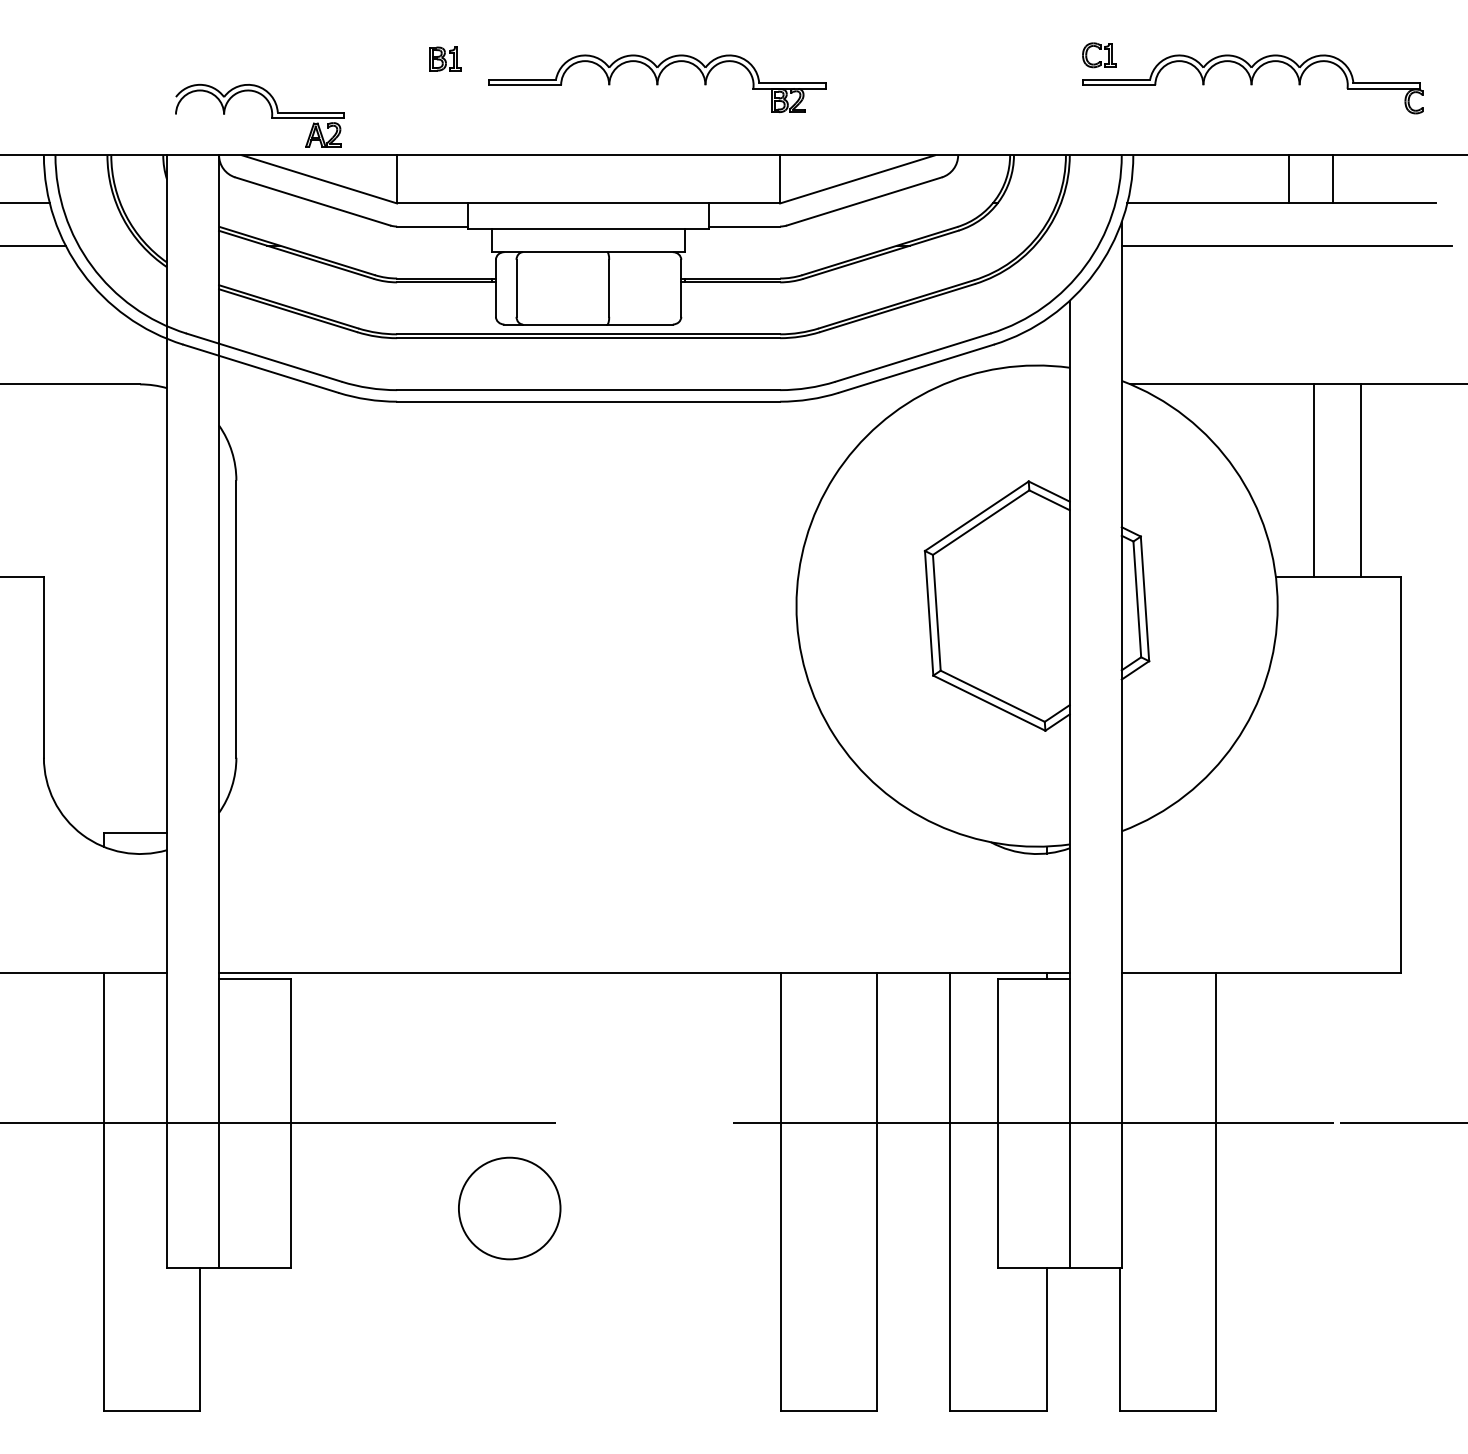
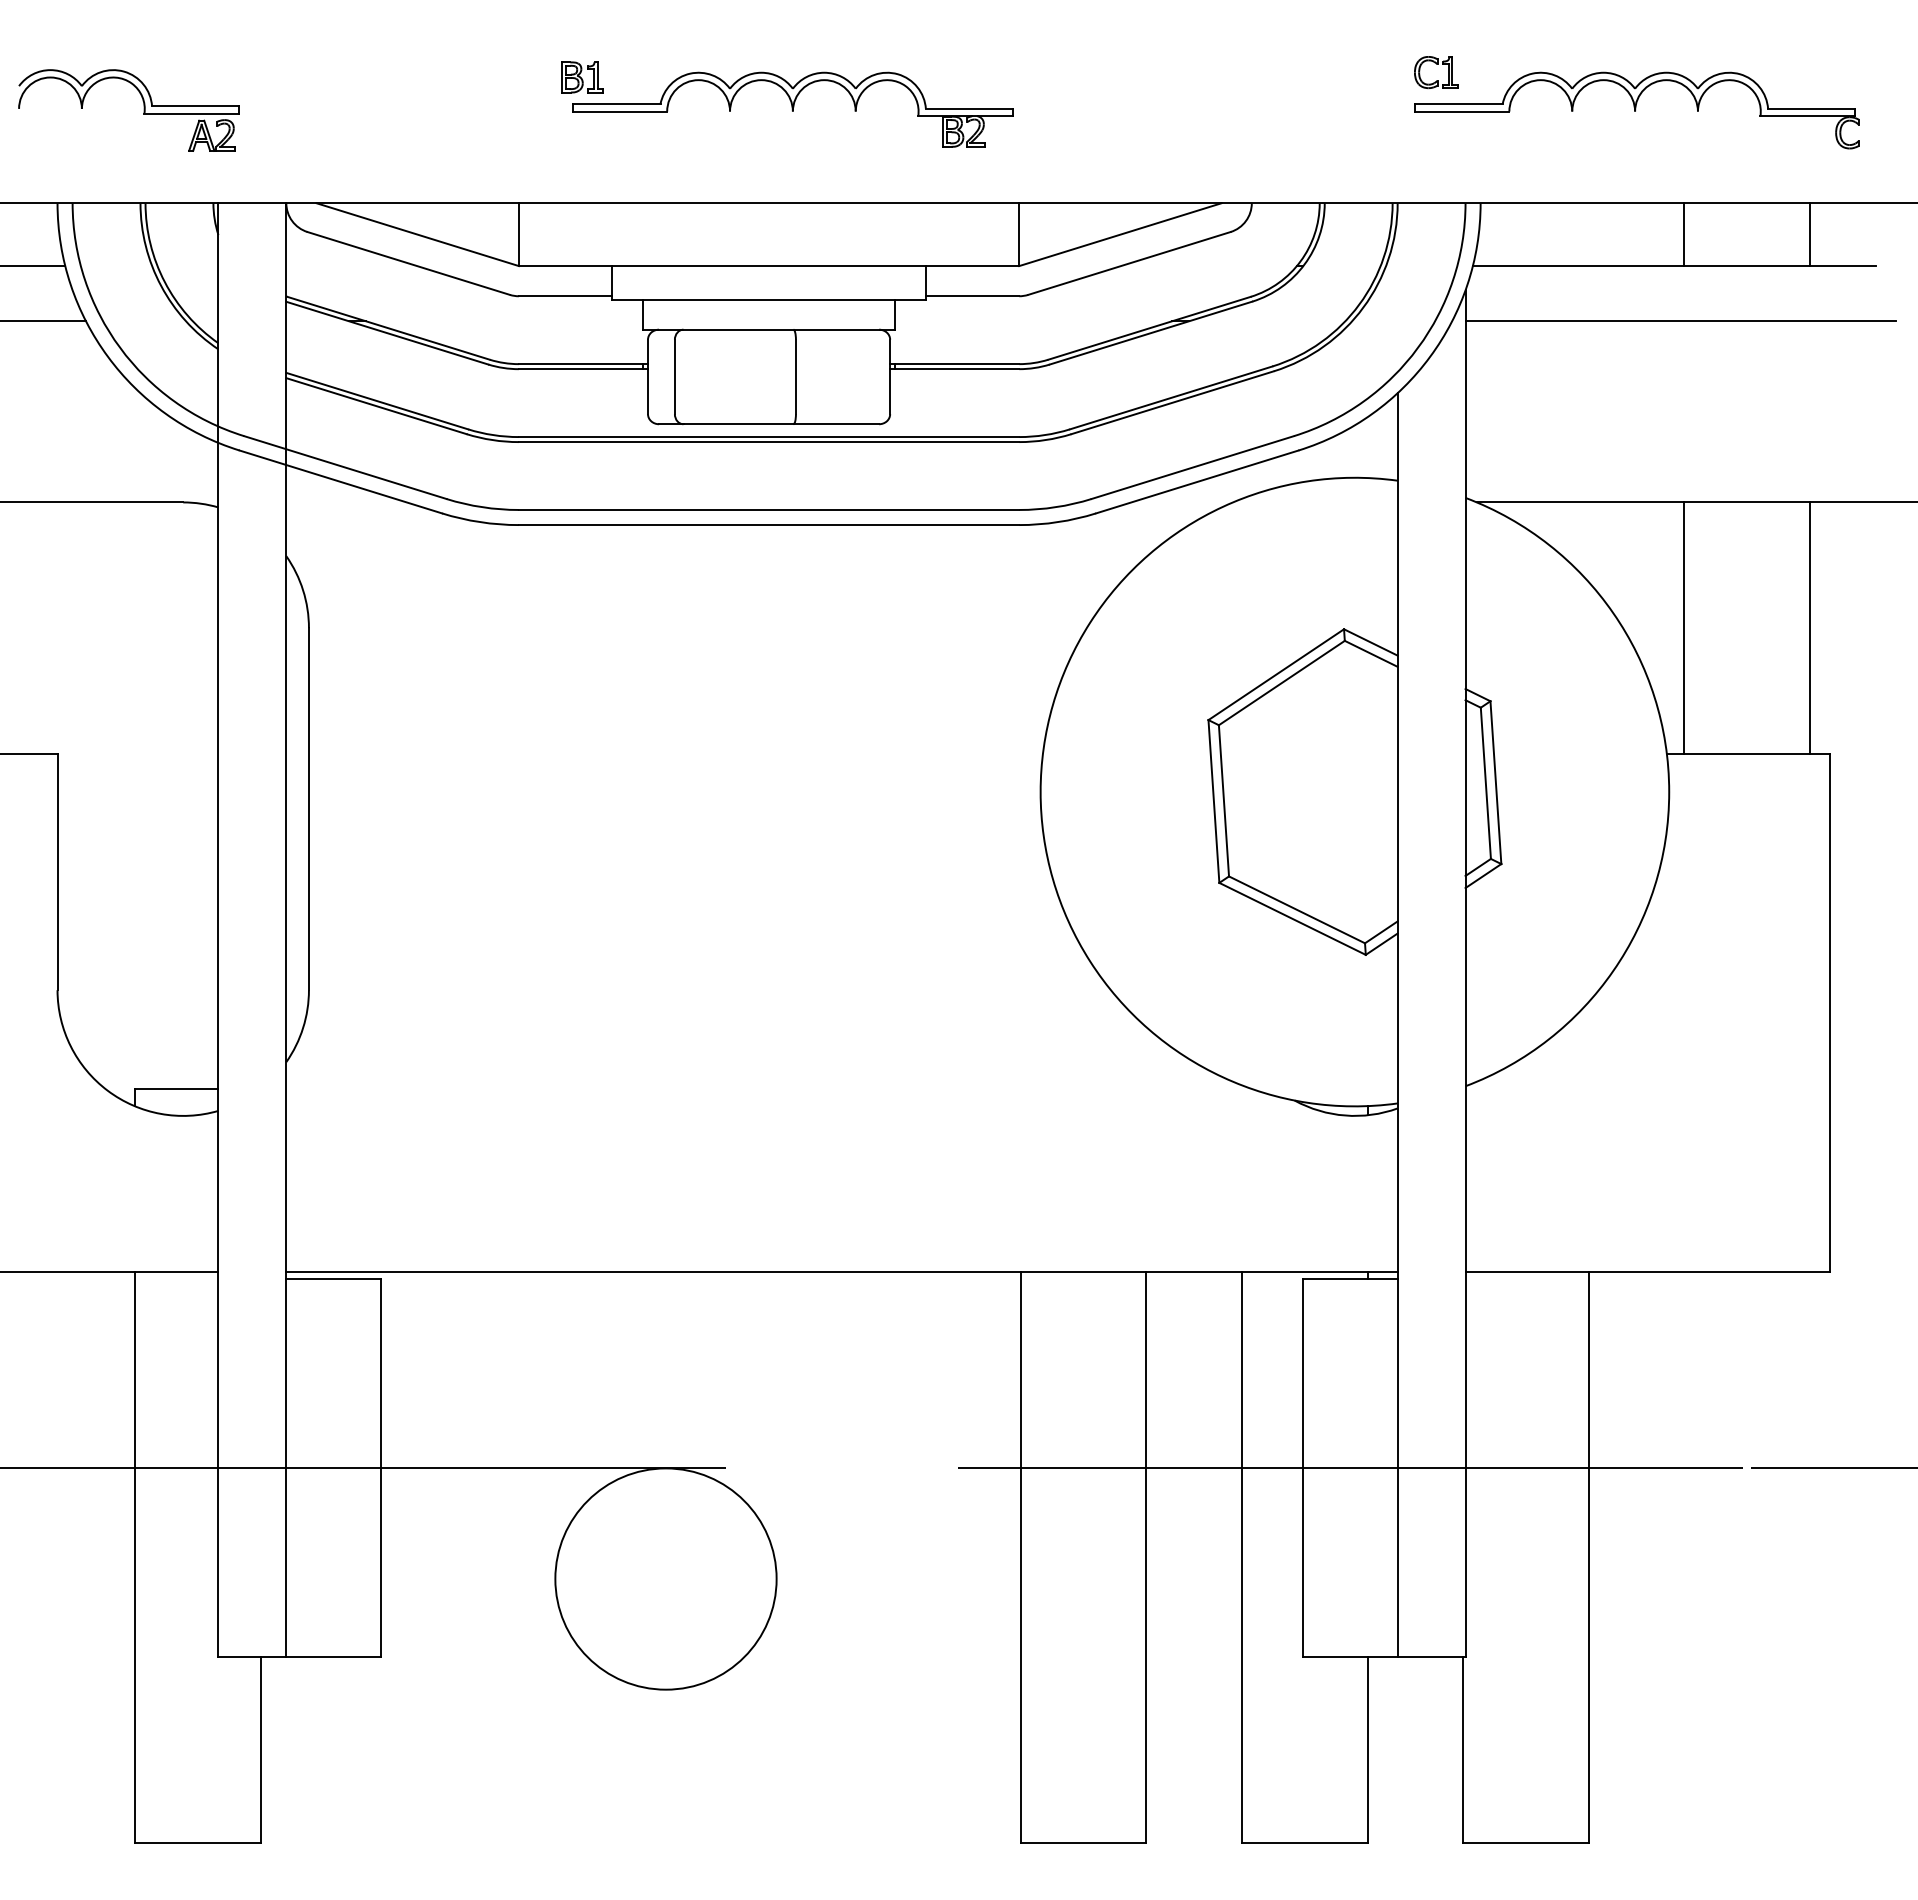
part: (657, 83) -> (792, 109), moved
part: (271, 115) -> (143, 110), moved
line: (1333, 179) -> (1810, 234), moved
line: (1313, 480) -> (1810, 627), moved
line: (1361, 480) -> (1684, 627), moved
circle: (509, 1208) -> (665, 1578), size x1.67

